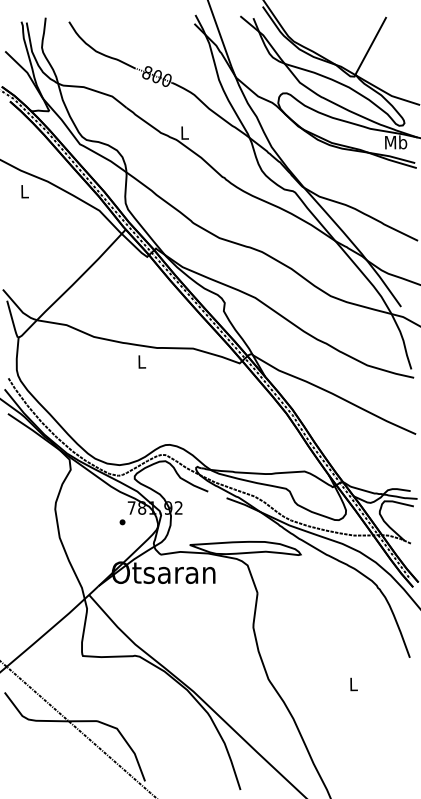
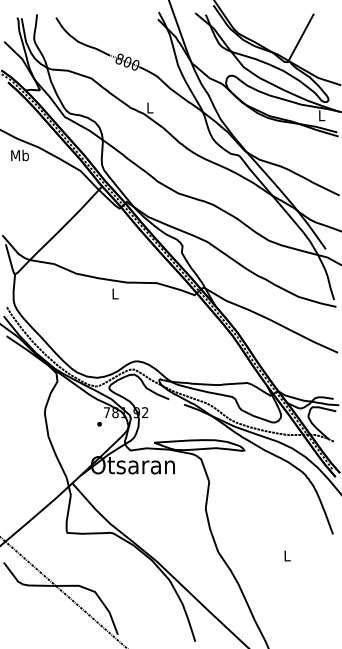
text: (395, 142) -> (321, 115), Mb -> L
text: (24, 191) -> (19, 155), L -> Mb

